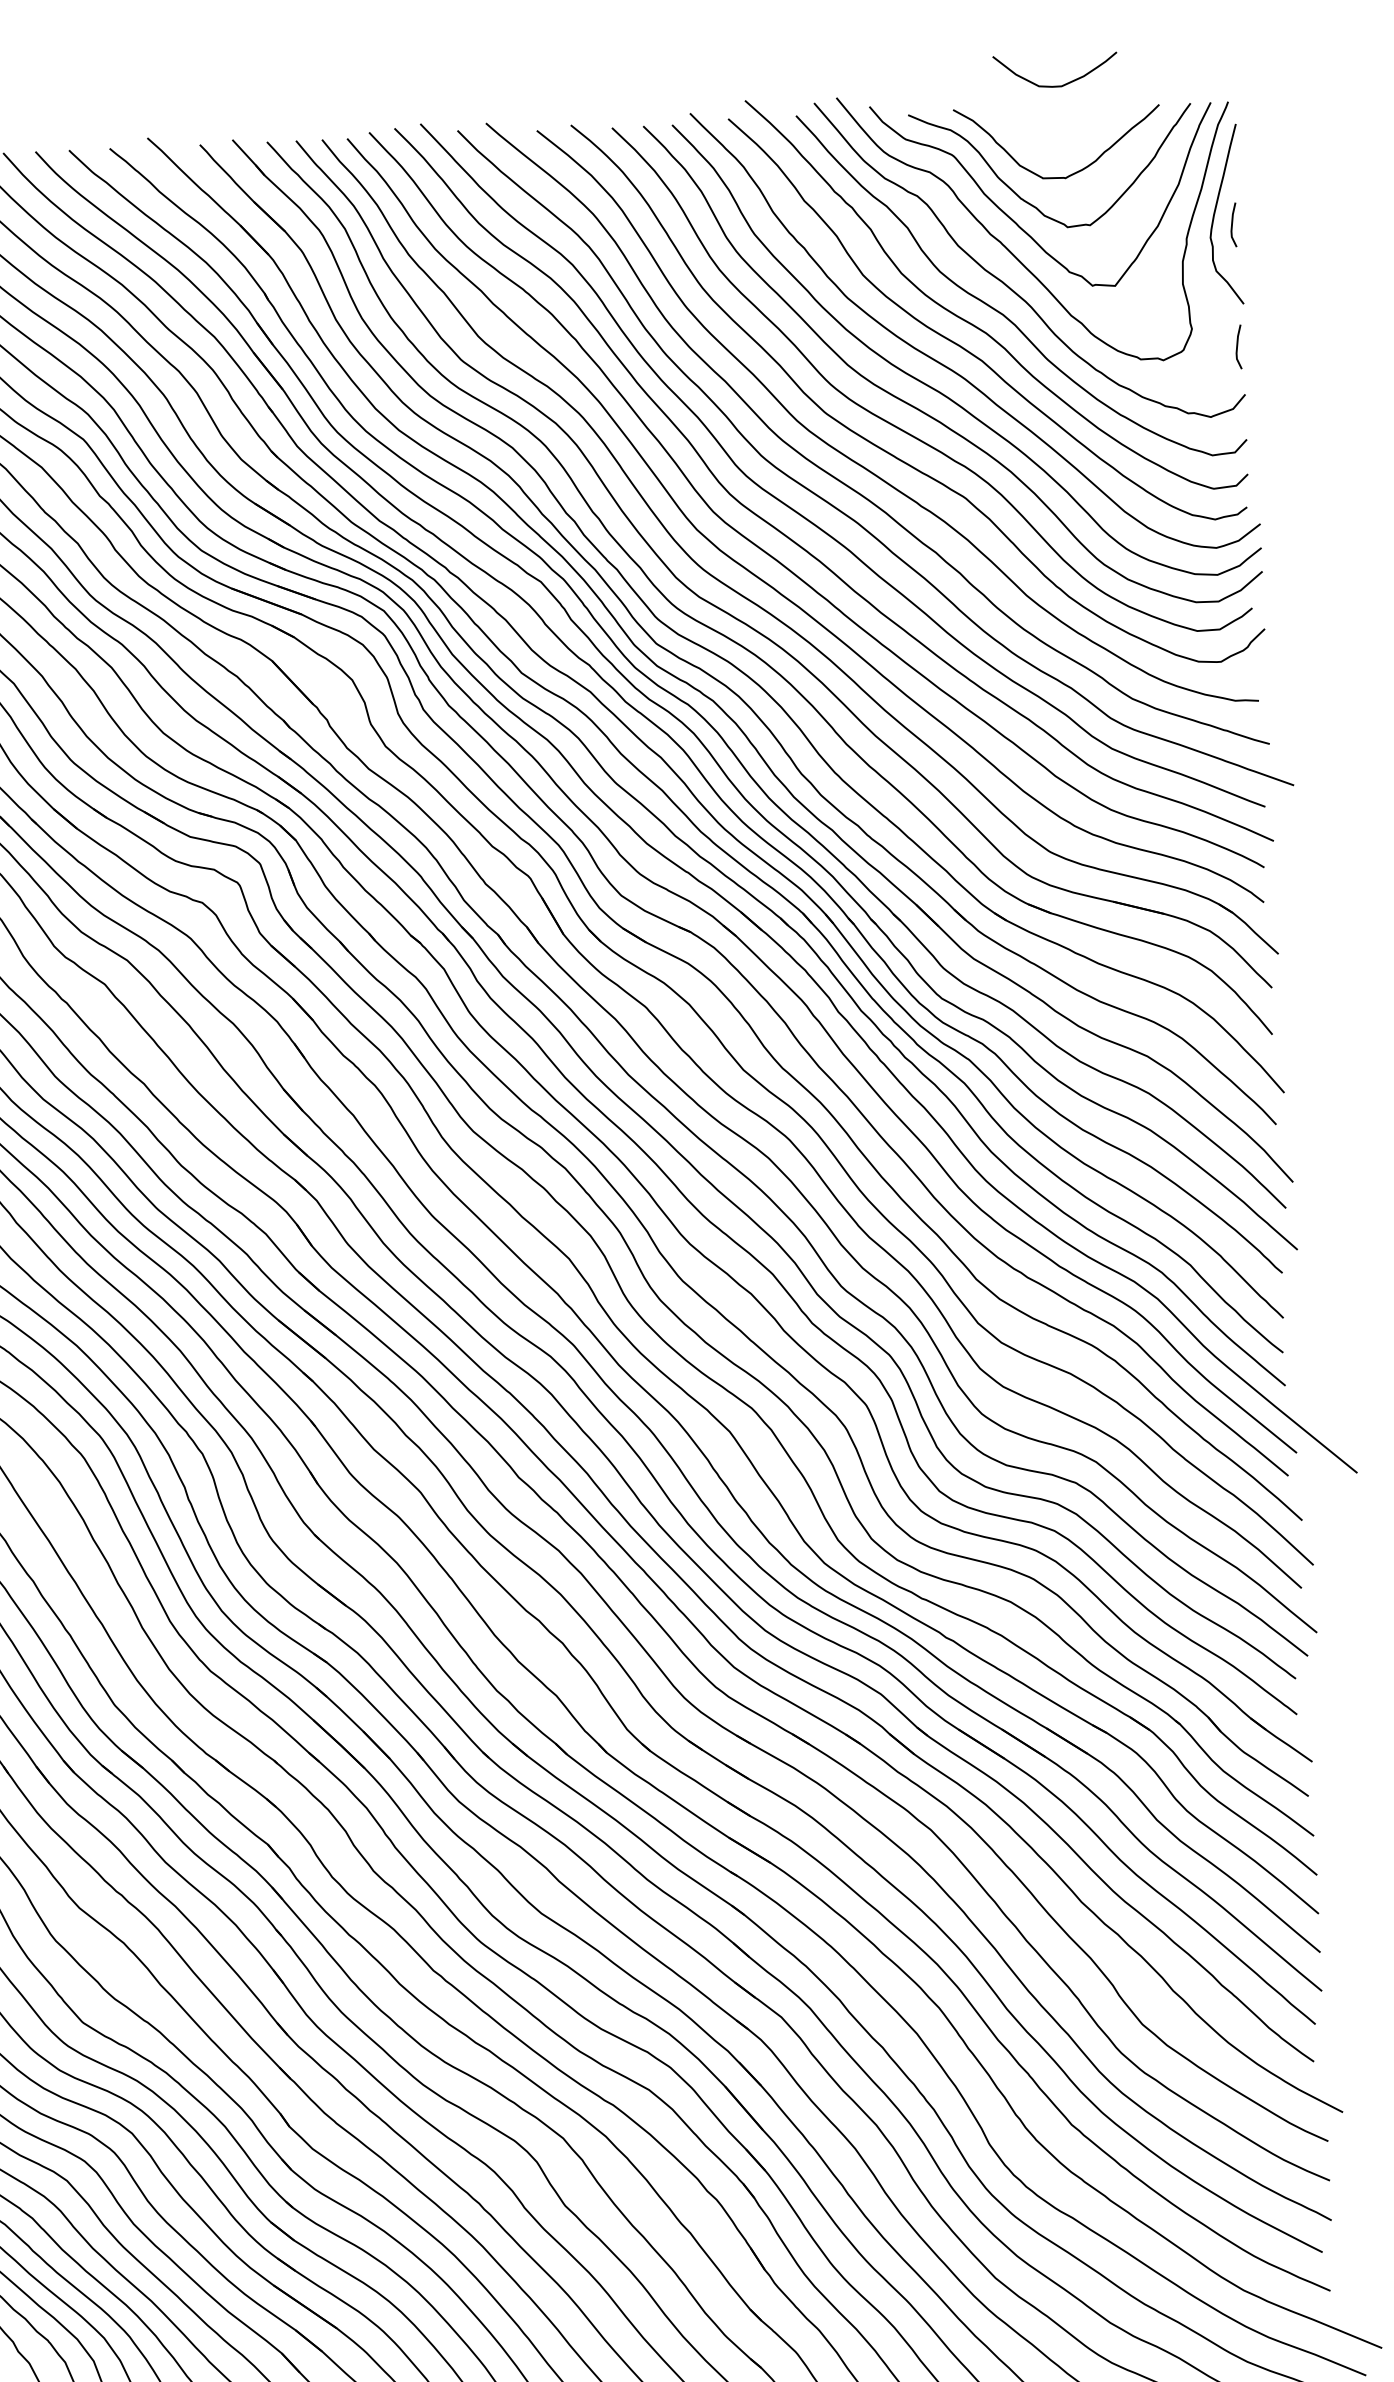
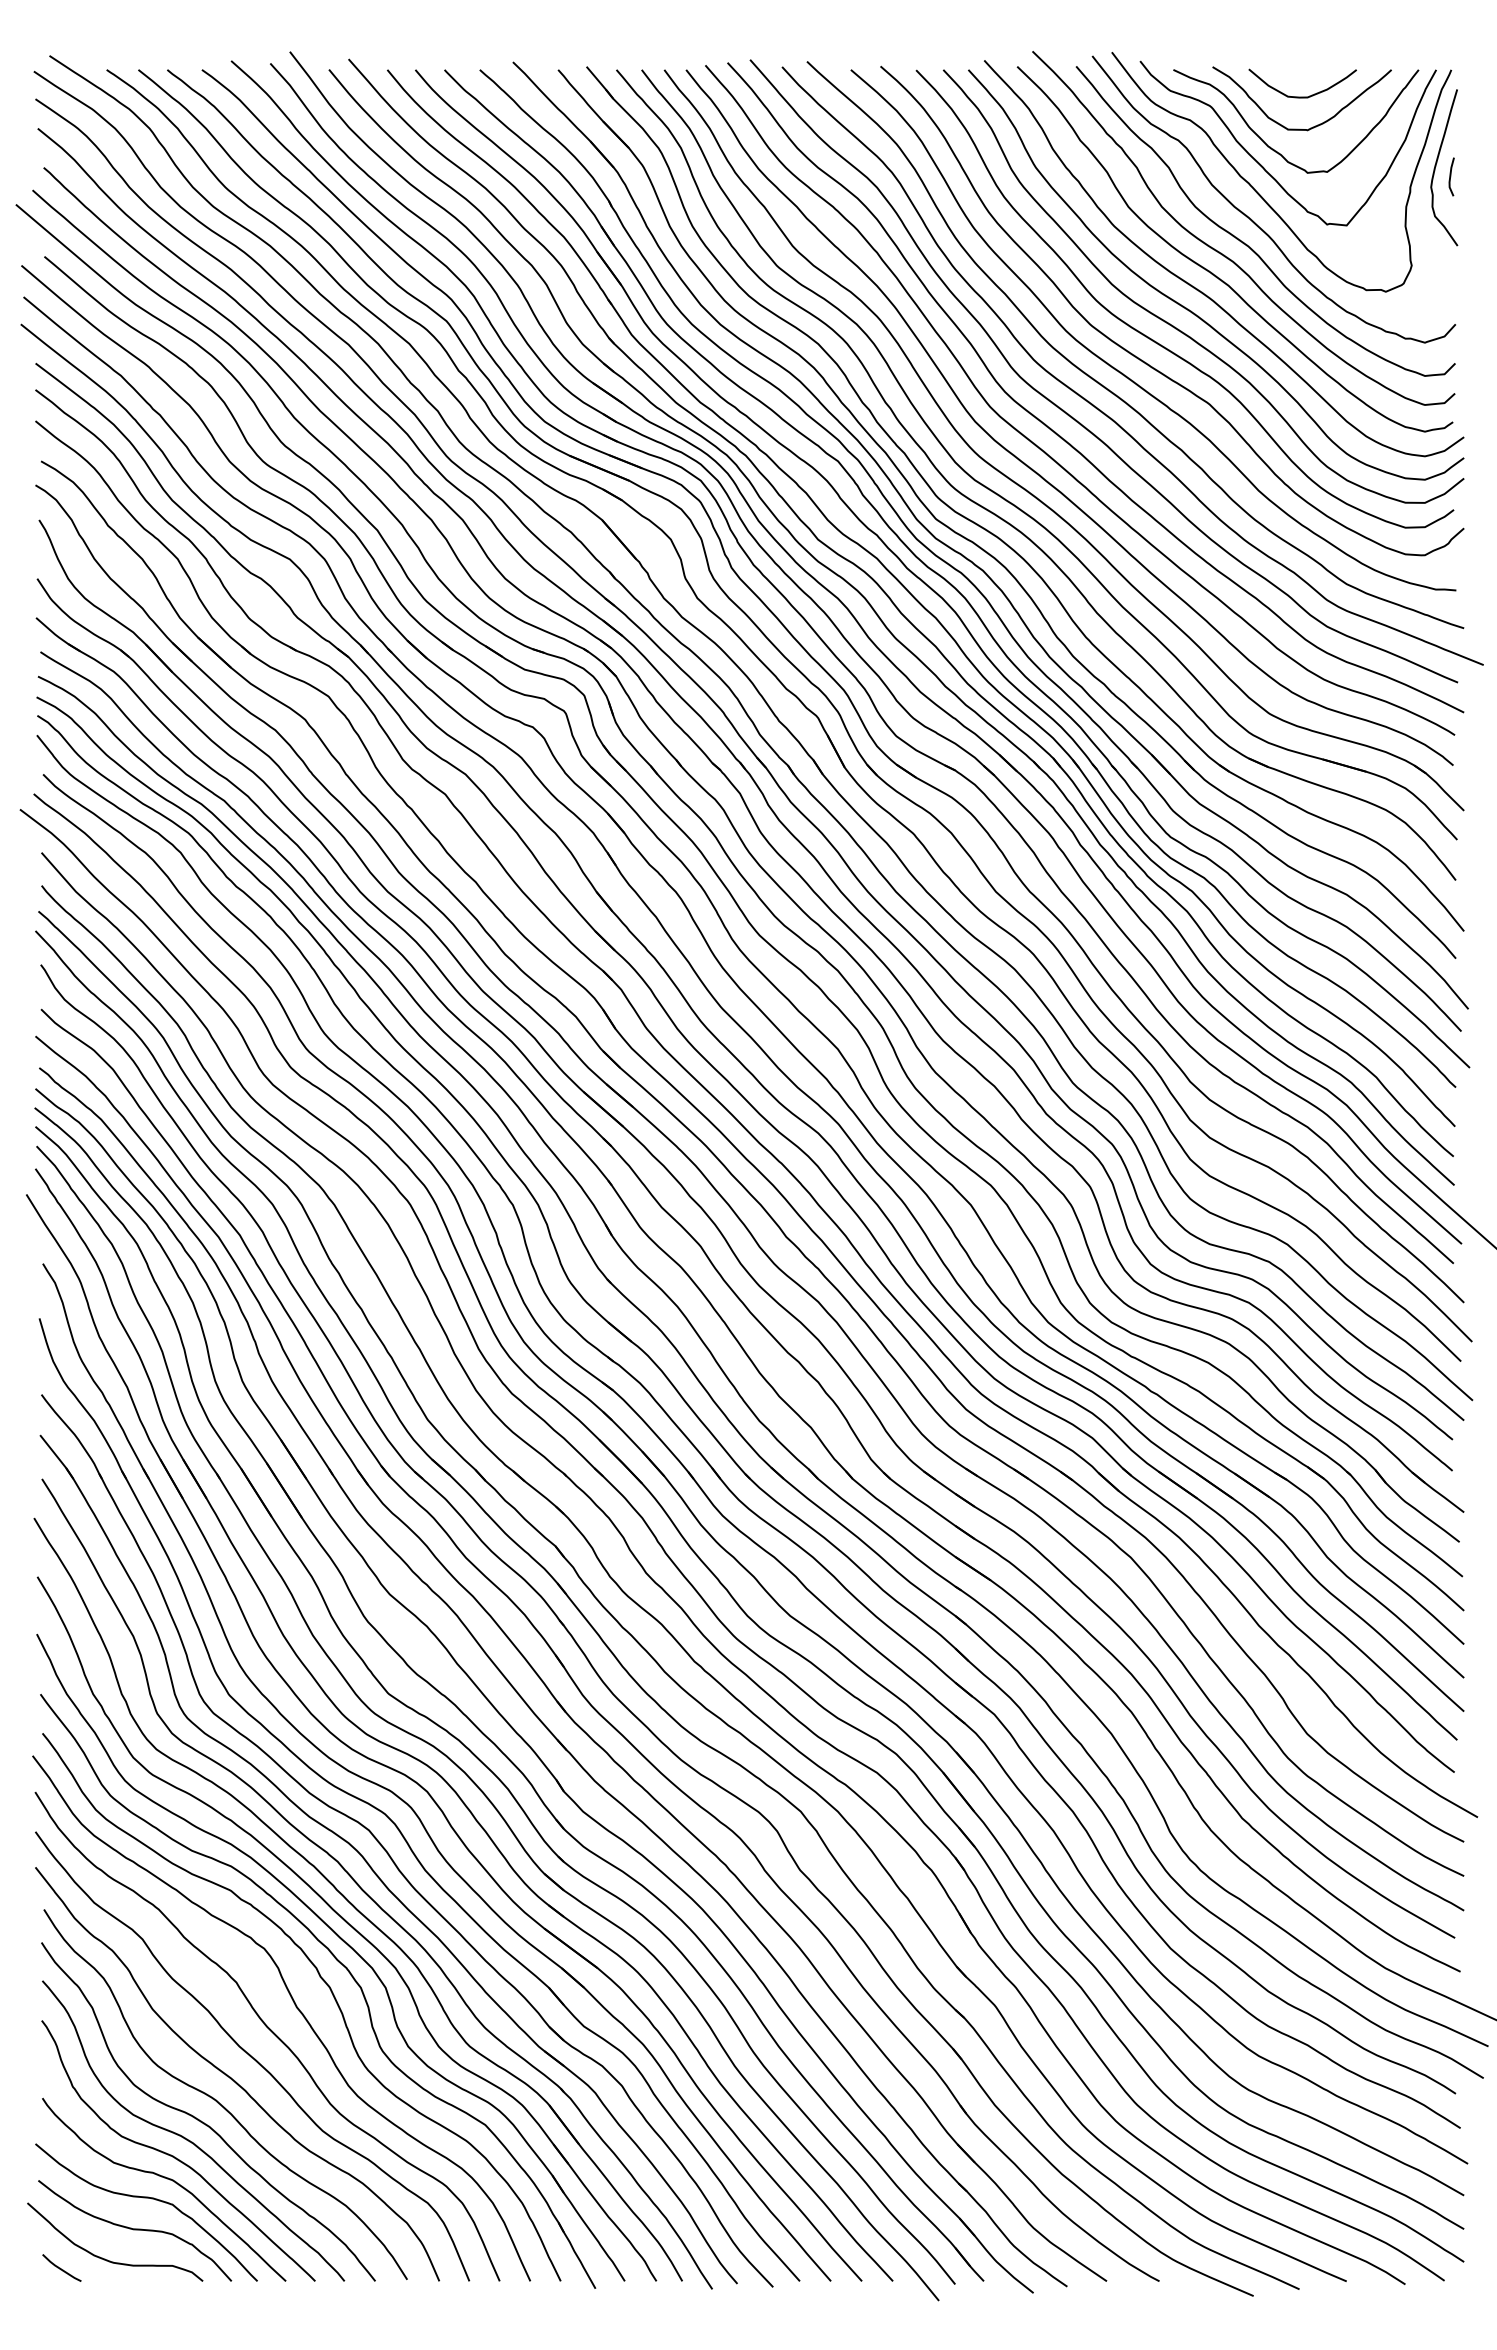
curve: (1055, 85) -> (1302, 96), moved
line: (1238, 346) -> (1451, 282), removed

